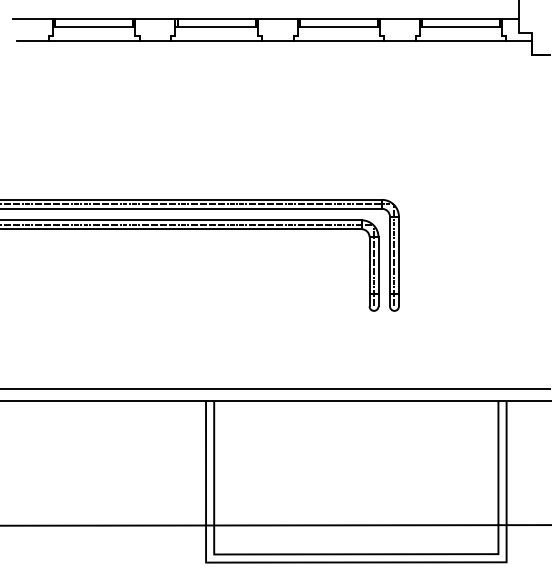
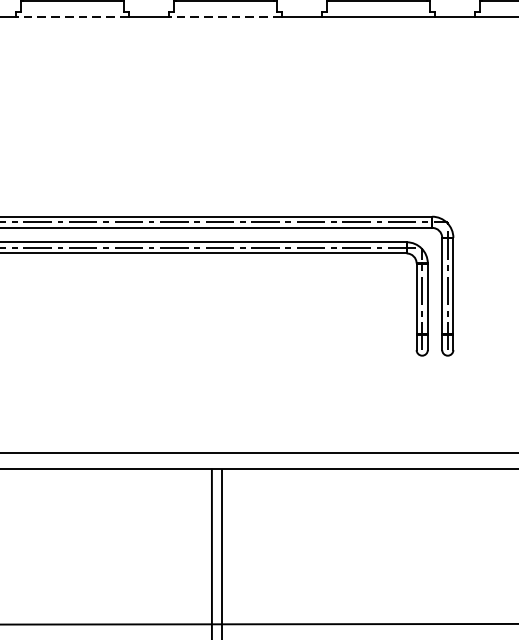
line: (93, 40) -> (71, 17), solid -> dashed
line: (216, 40) -> (225, 17), solid -> dashed

